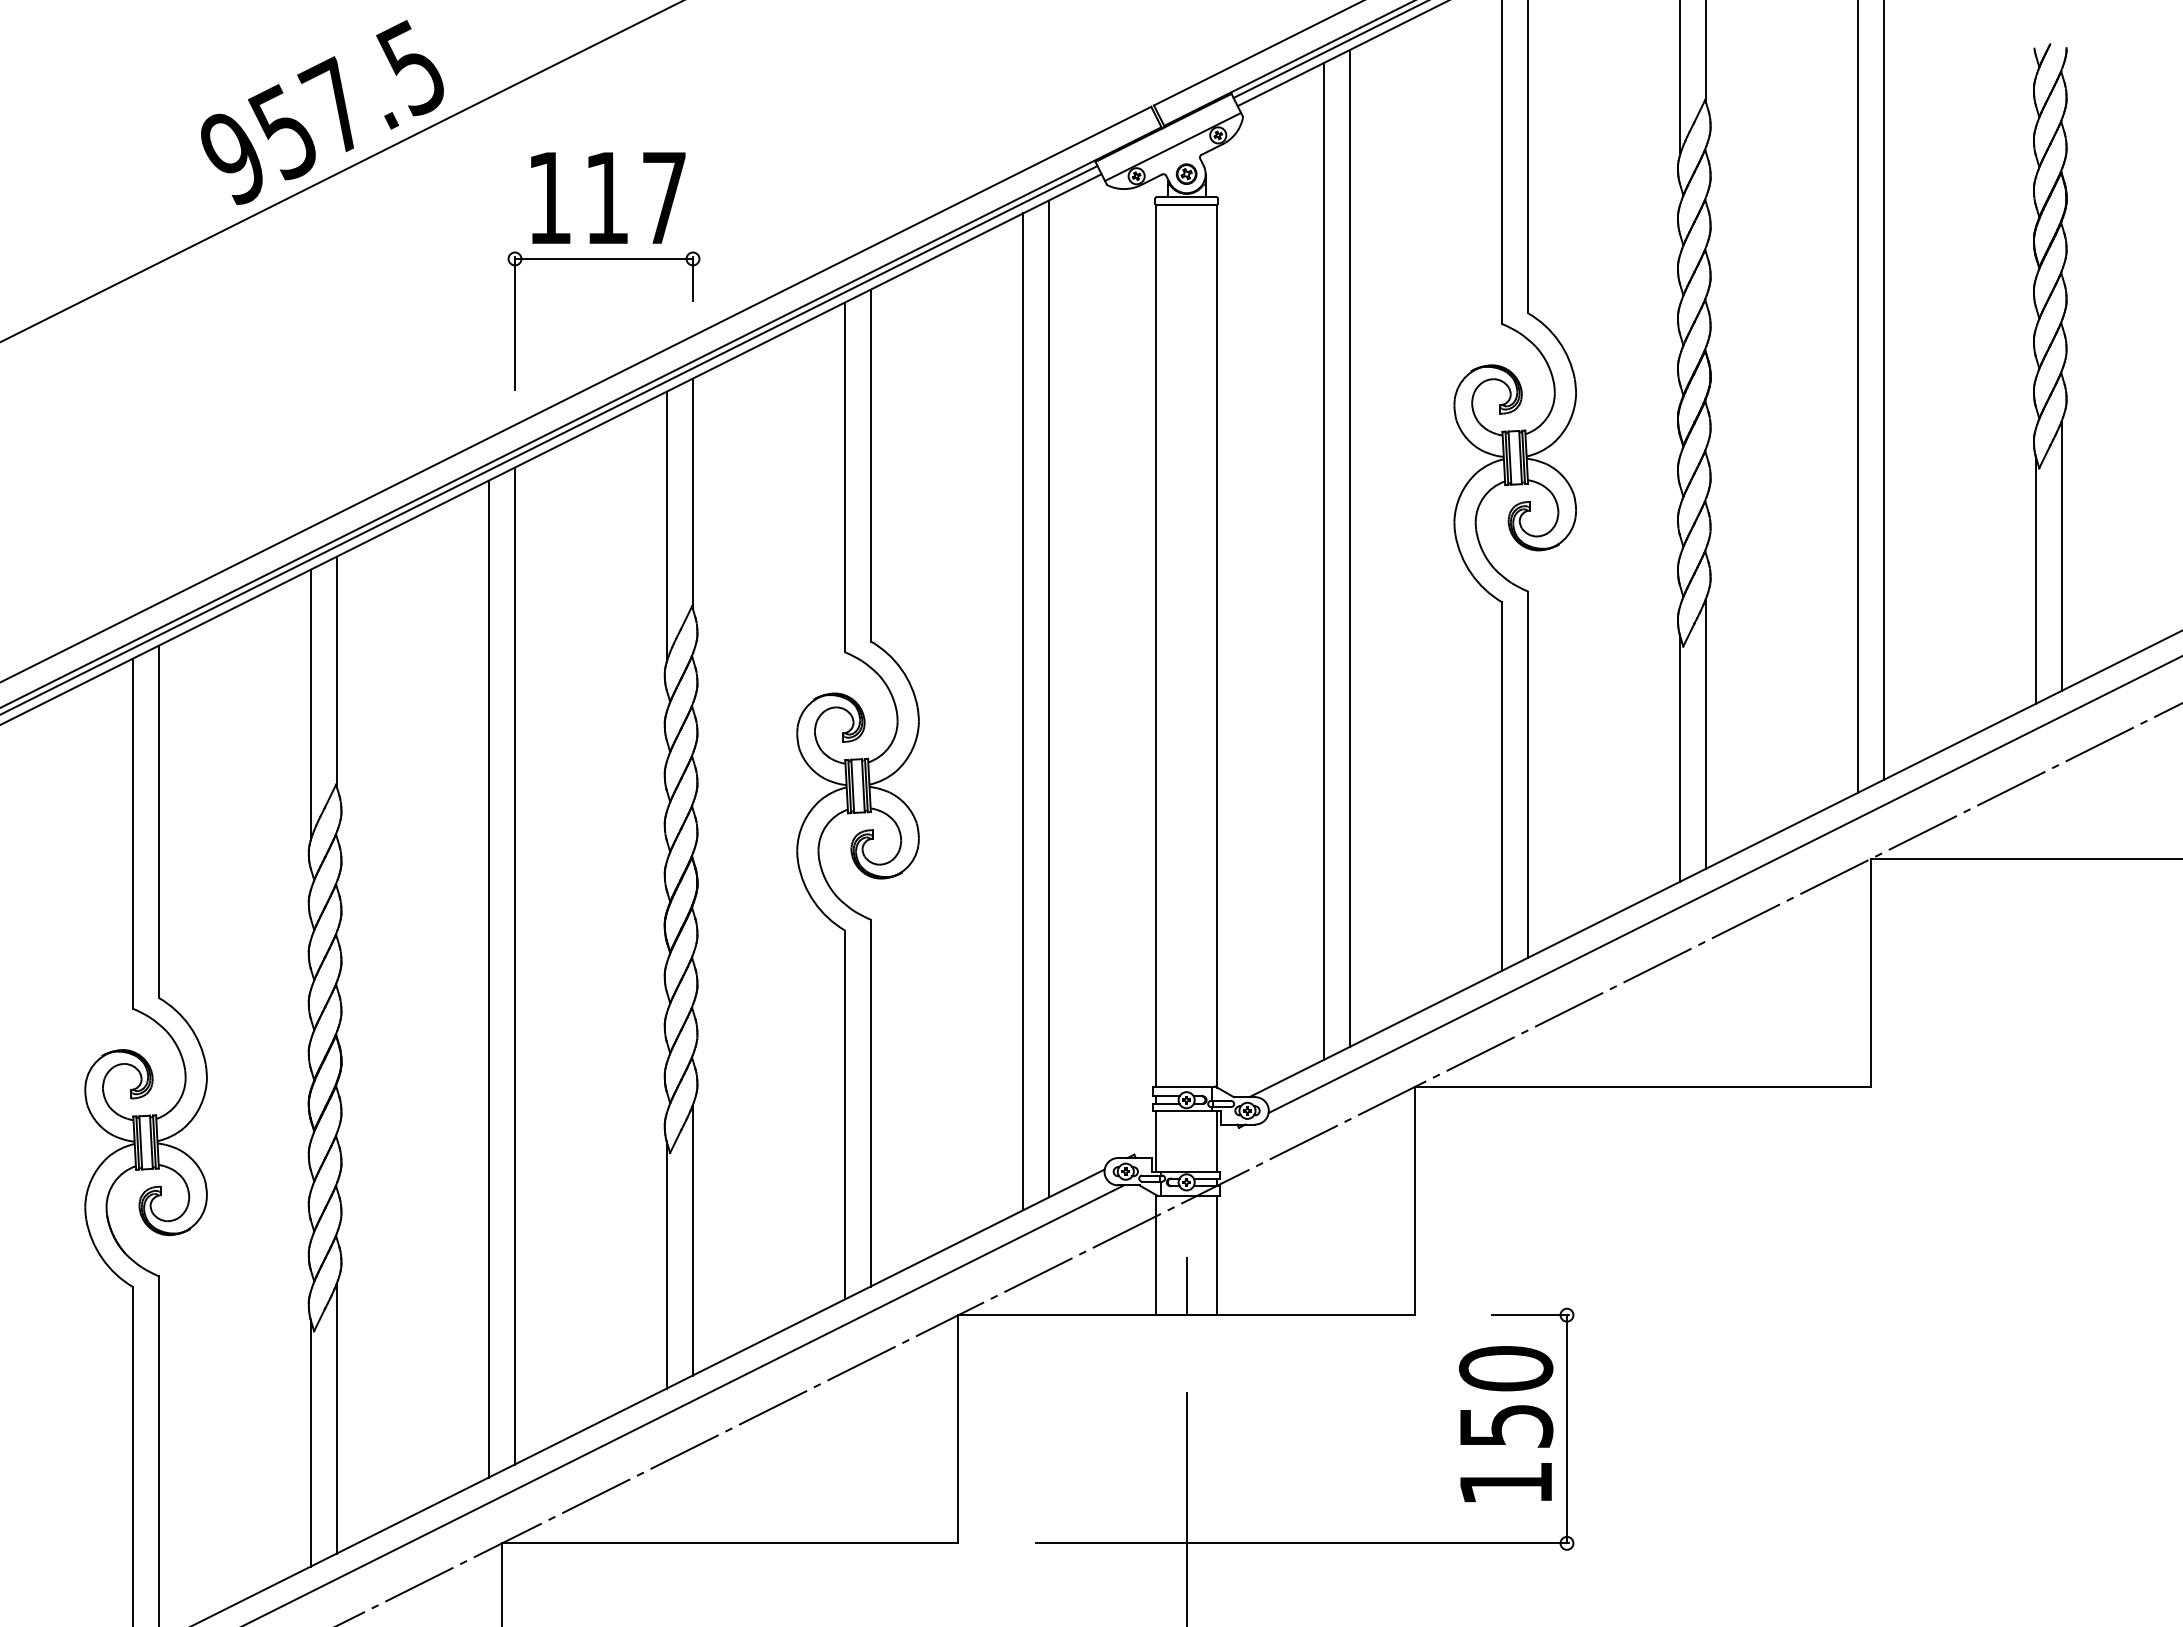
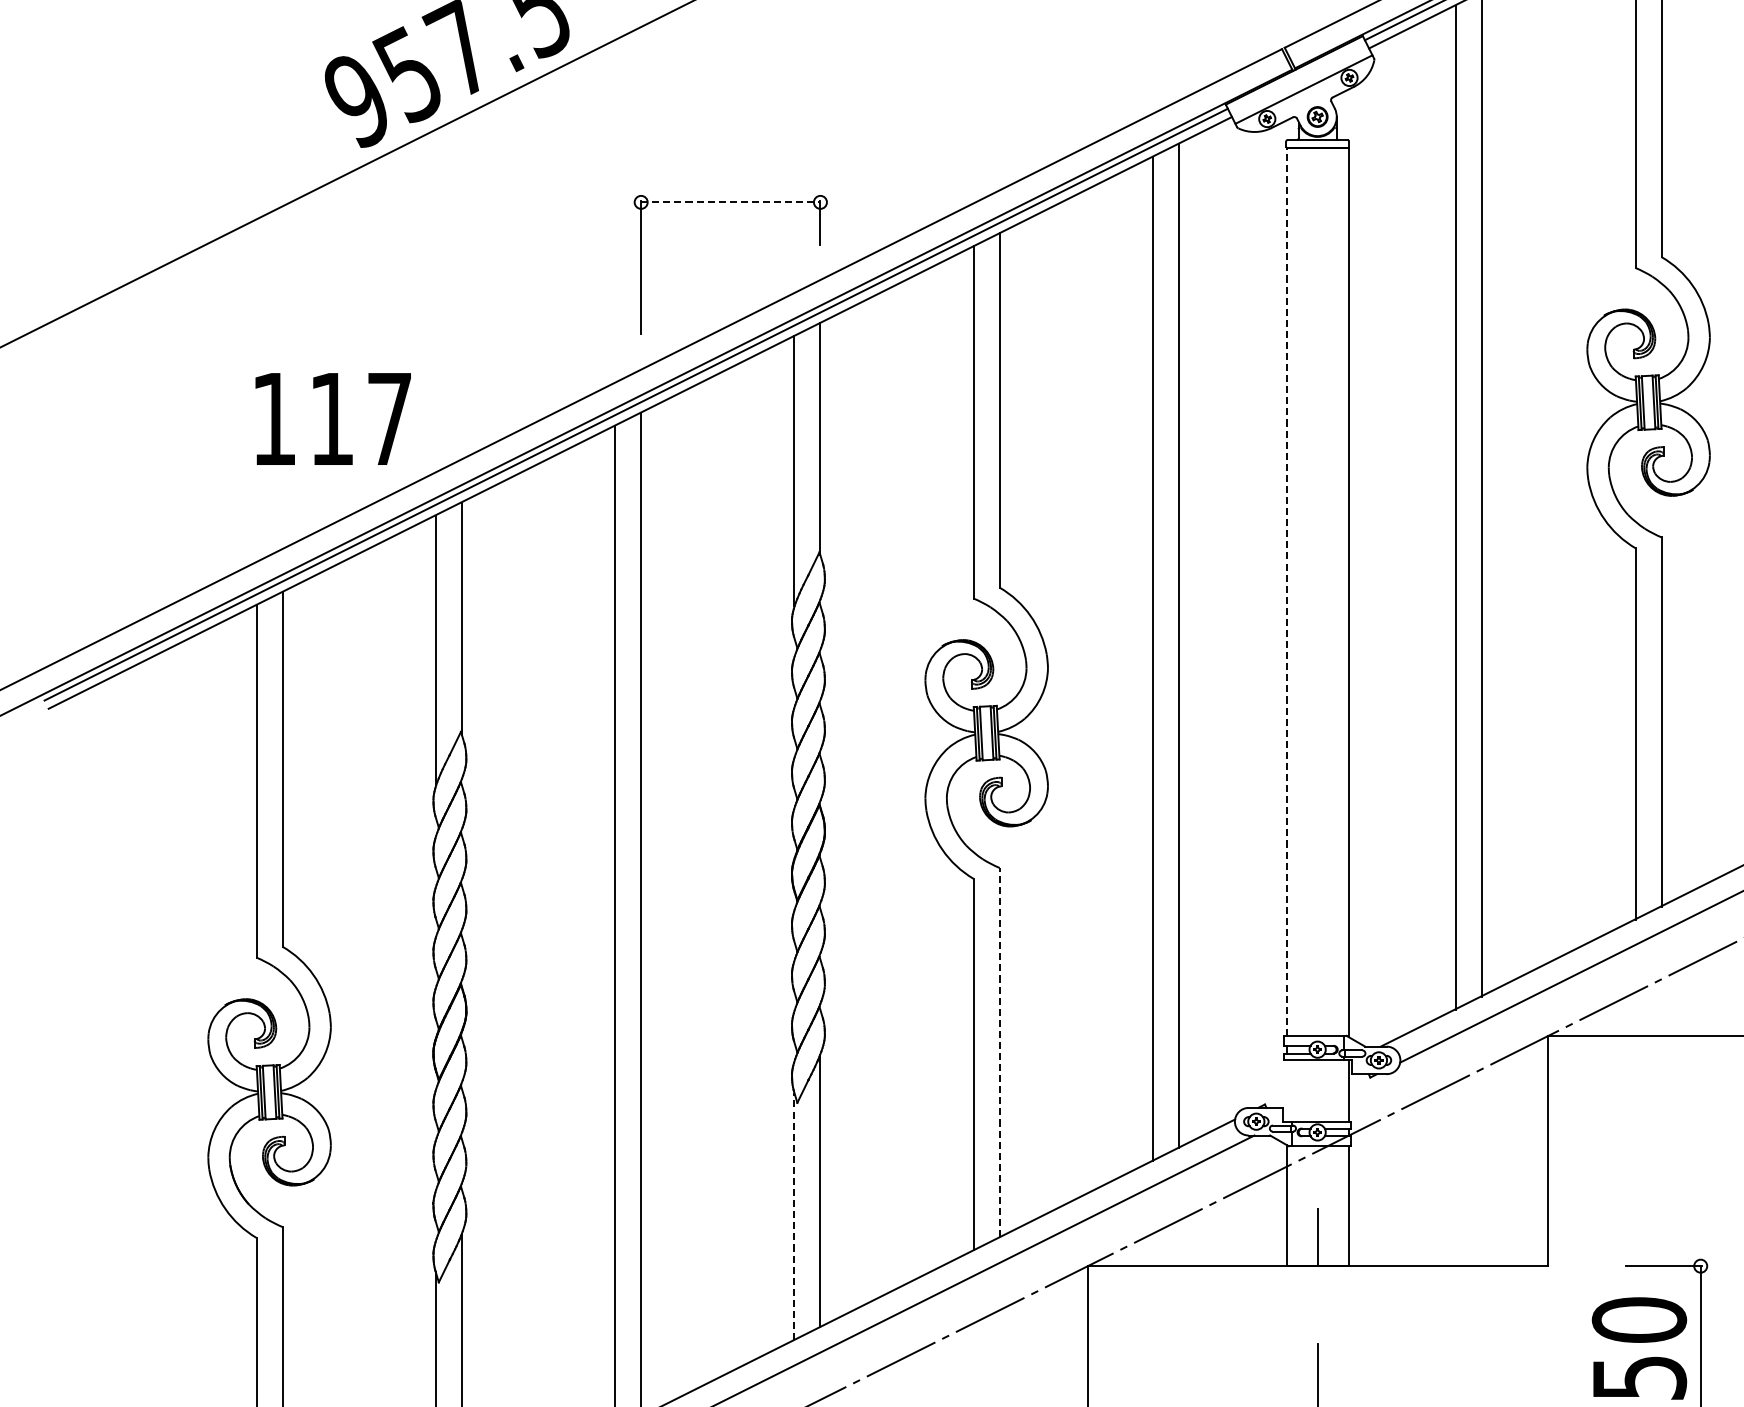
text: (608, 197) -> (333, 418), moved
line: (604, 258) -> (731, 201), solid -> dashed
line: (1155, 645) -> (1286, 591), solid -> dashed
line: (871, 1102) -> (1000, 1051), solid -> dashed
line: (1155, 1140) -> (1286, 1090), removed
line: (667, 1265) -> (794, 1216), solid -> dashed

